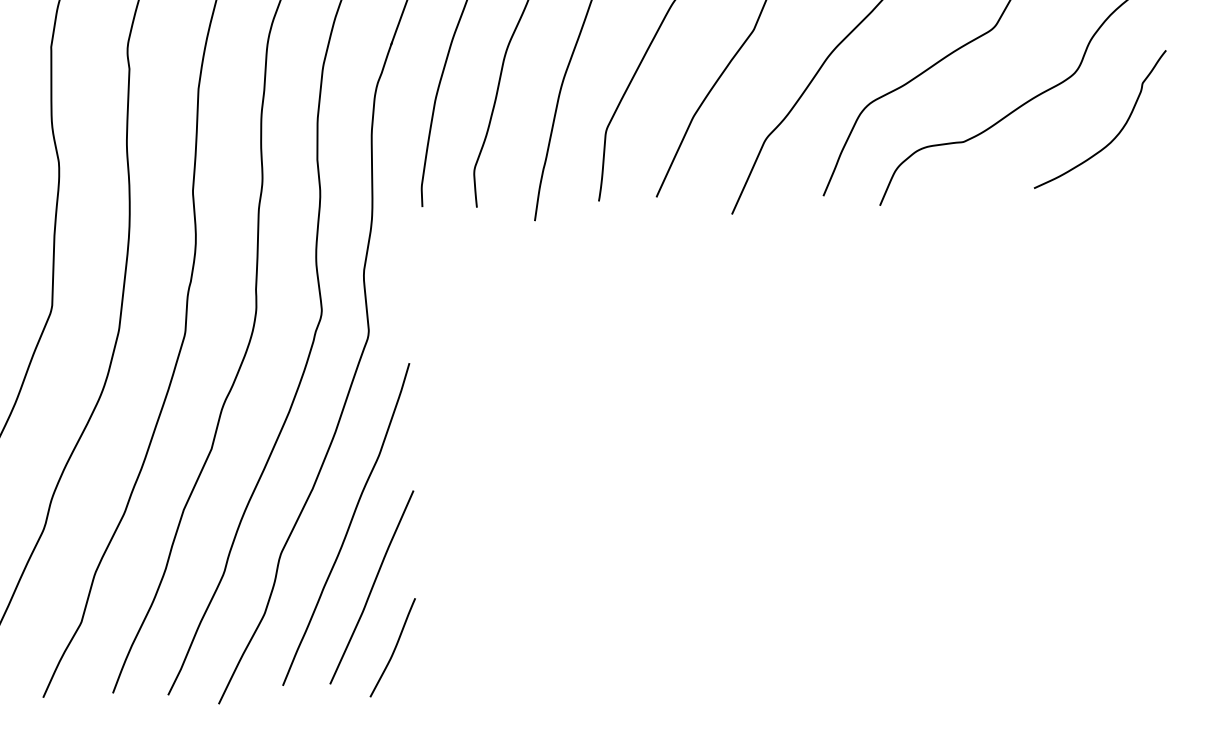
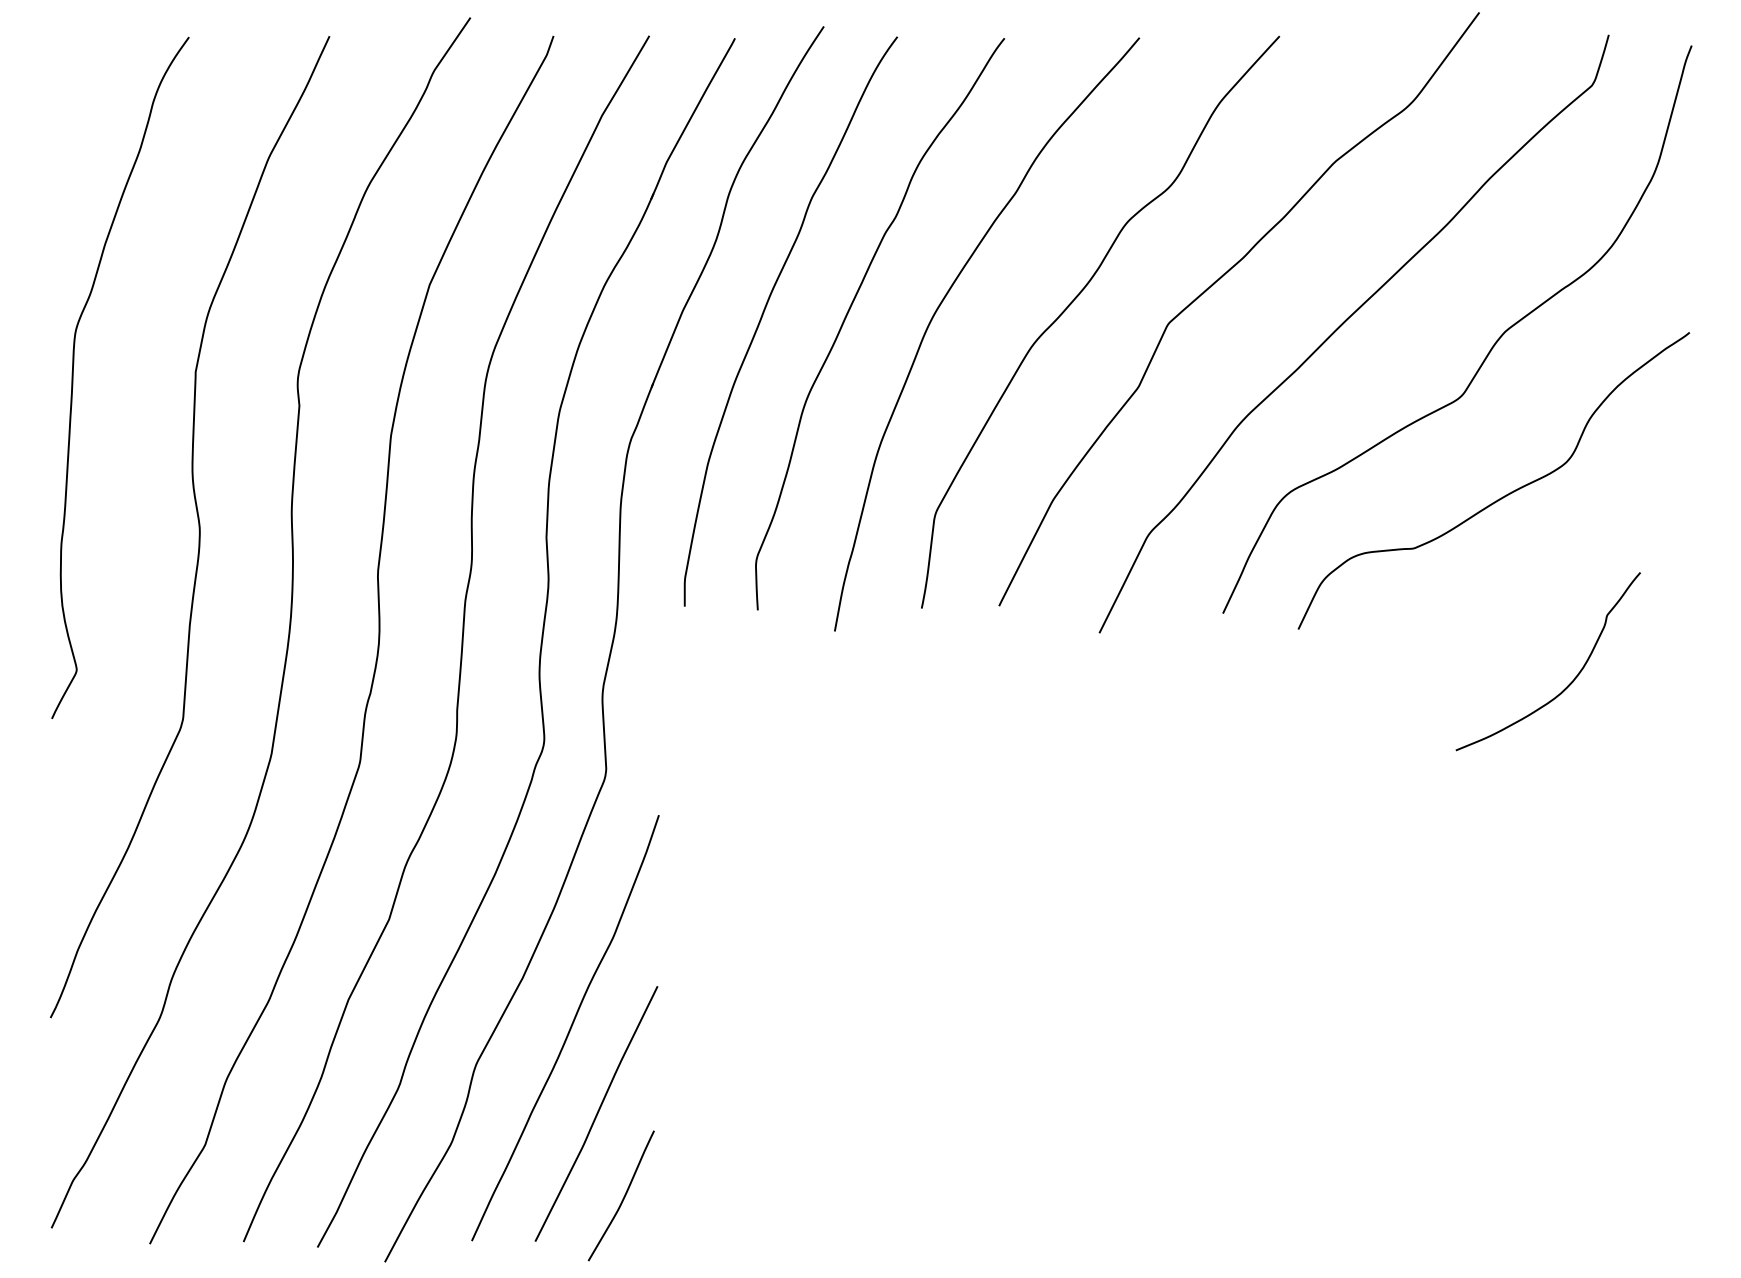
curve: (1116, 135) -> (1569, 683), moved

